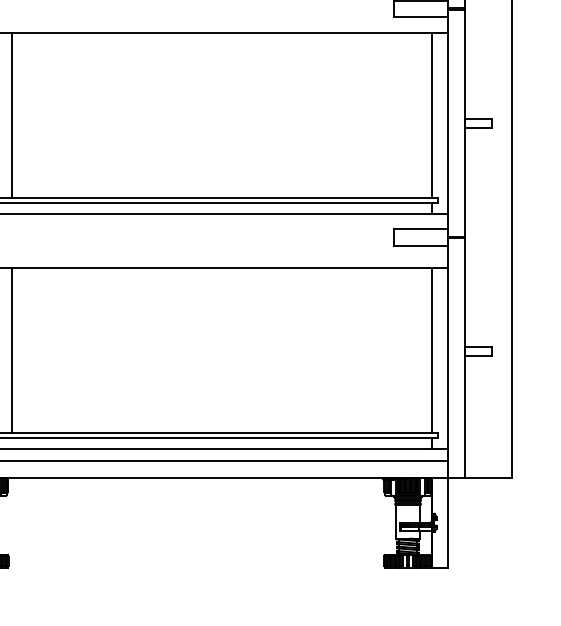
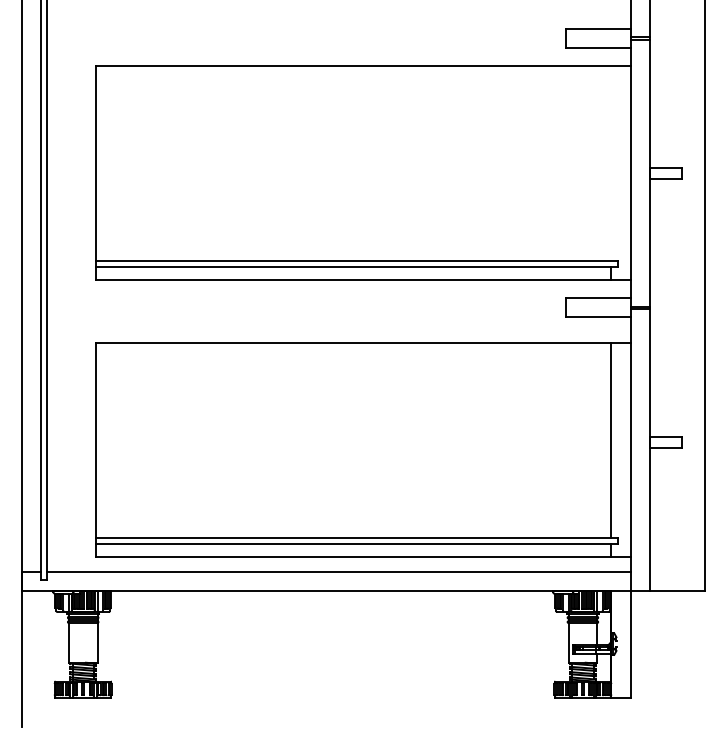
line: (11, 115) -> (115, 163), removed
line: (432, 115) -> (611, 163), removed
line: (11, 350) -> (115, 440), removed

